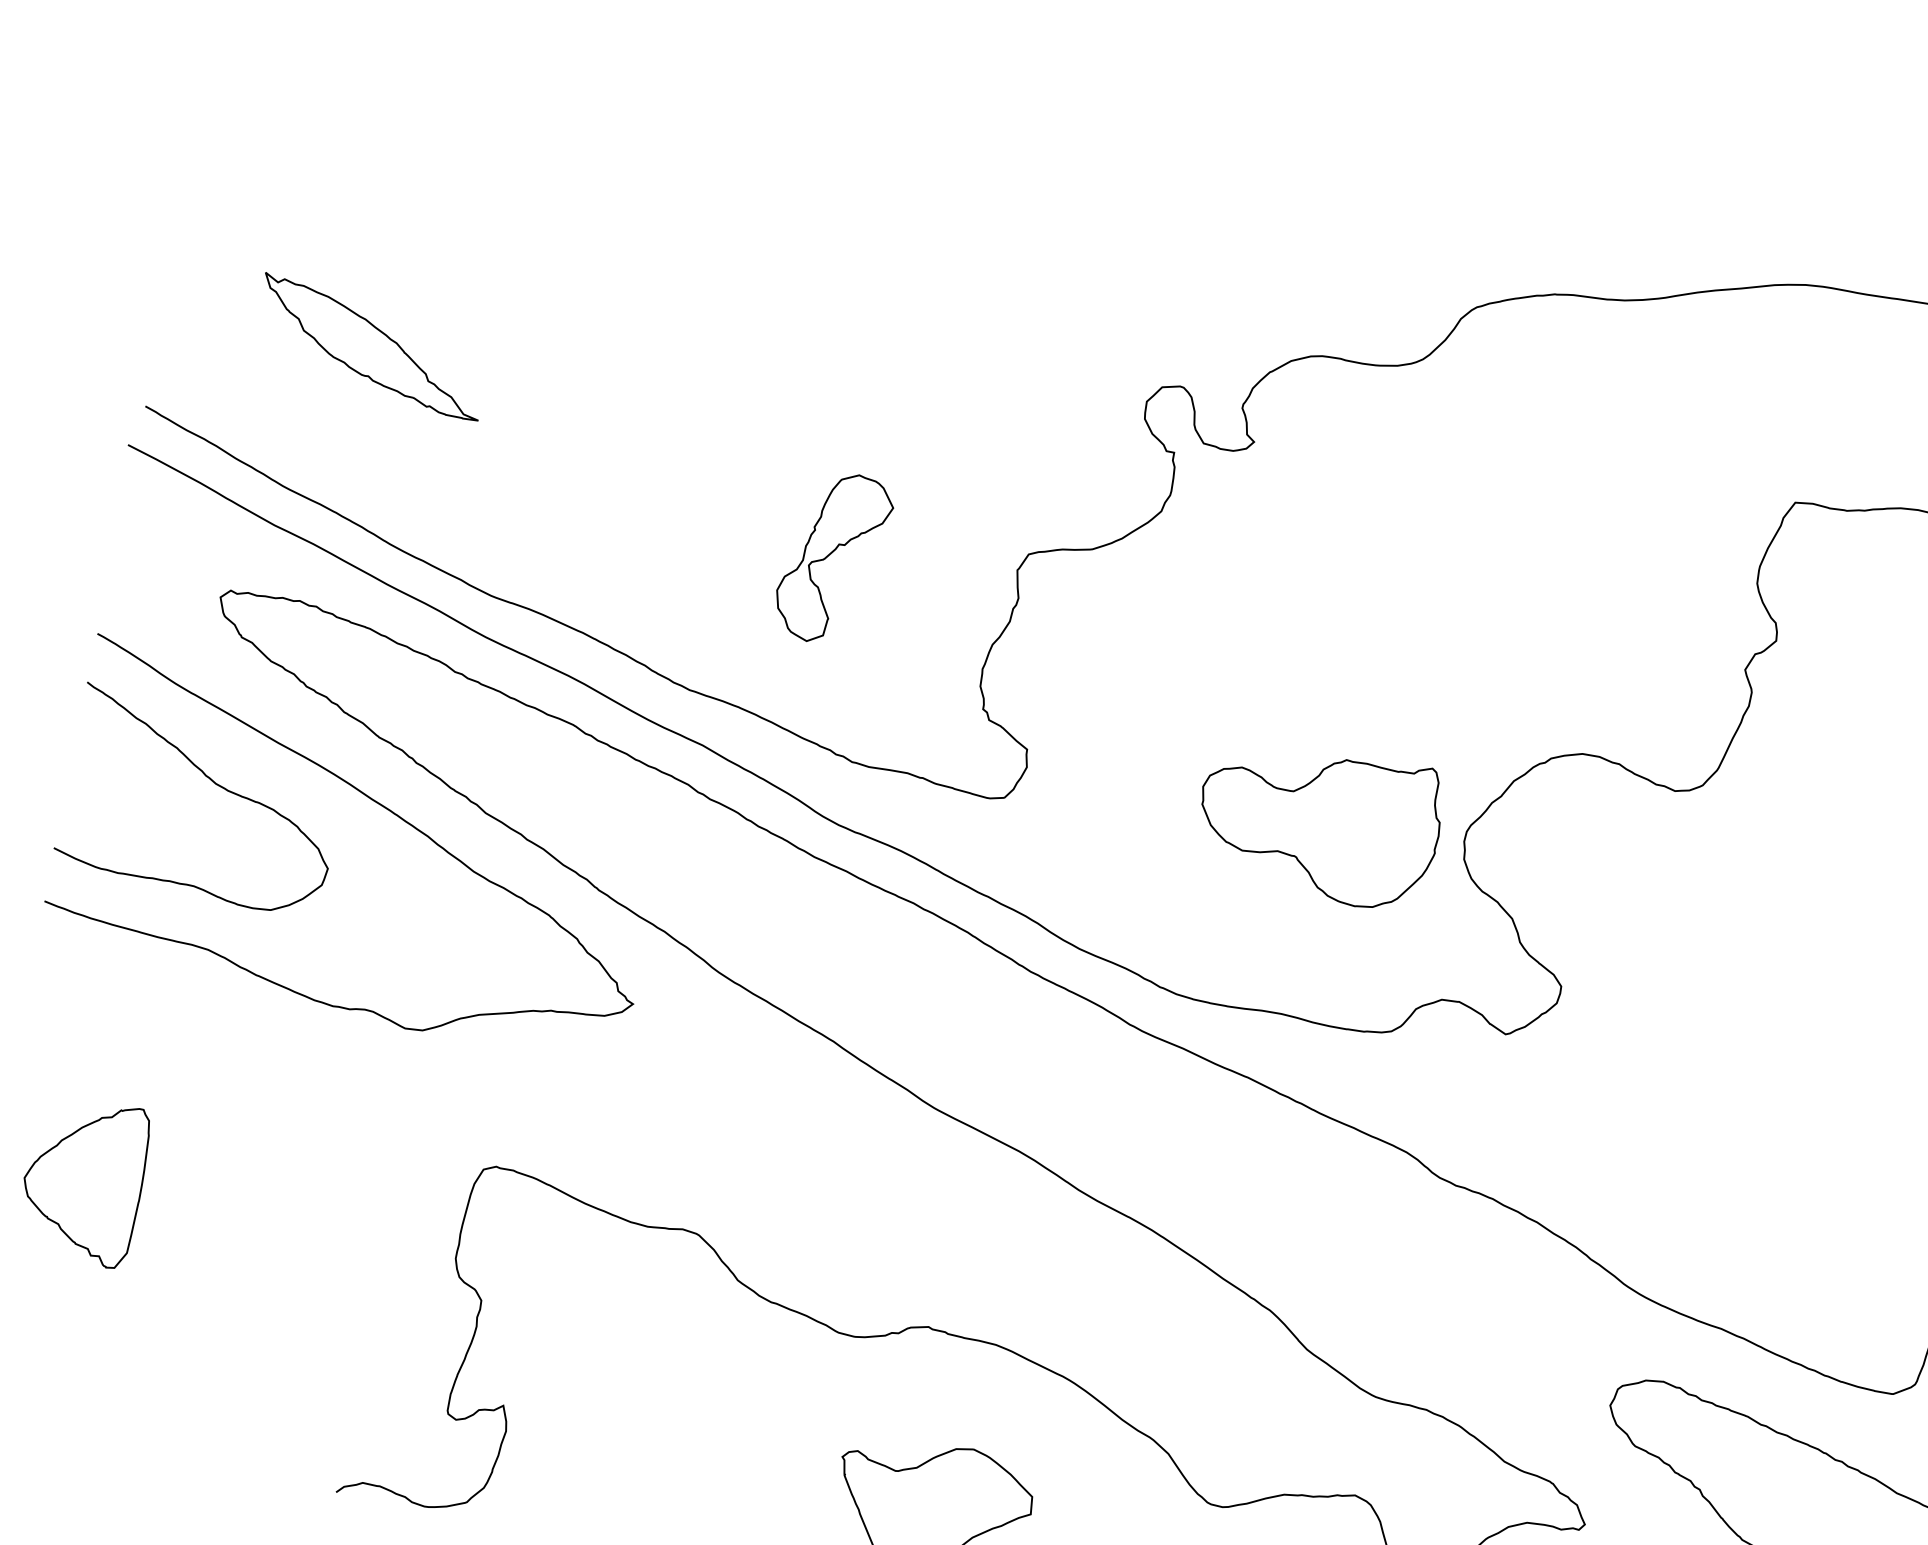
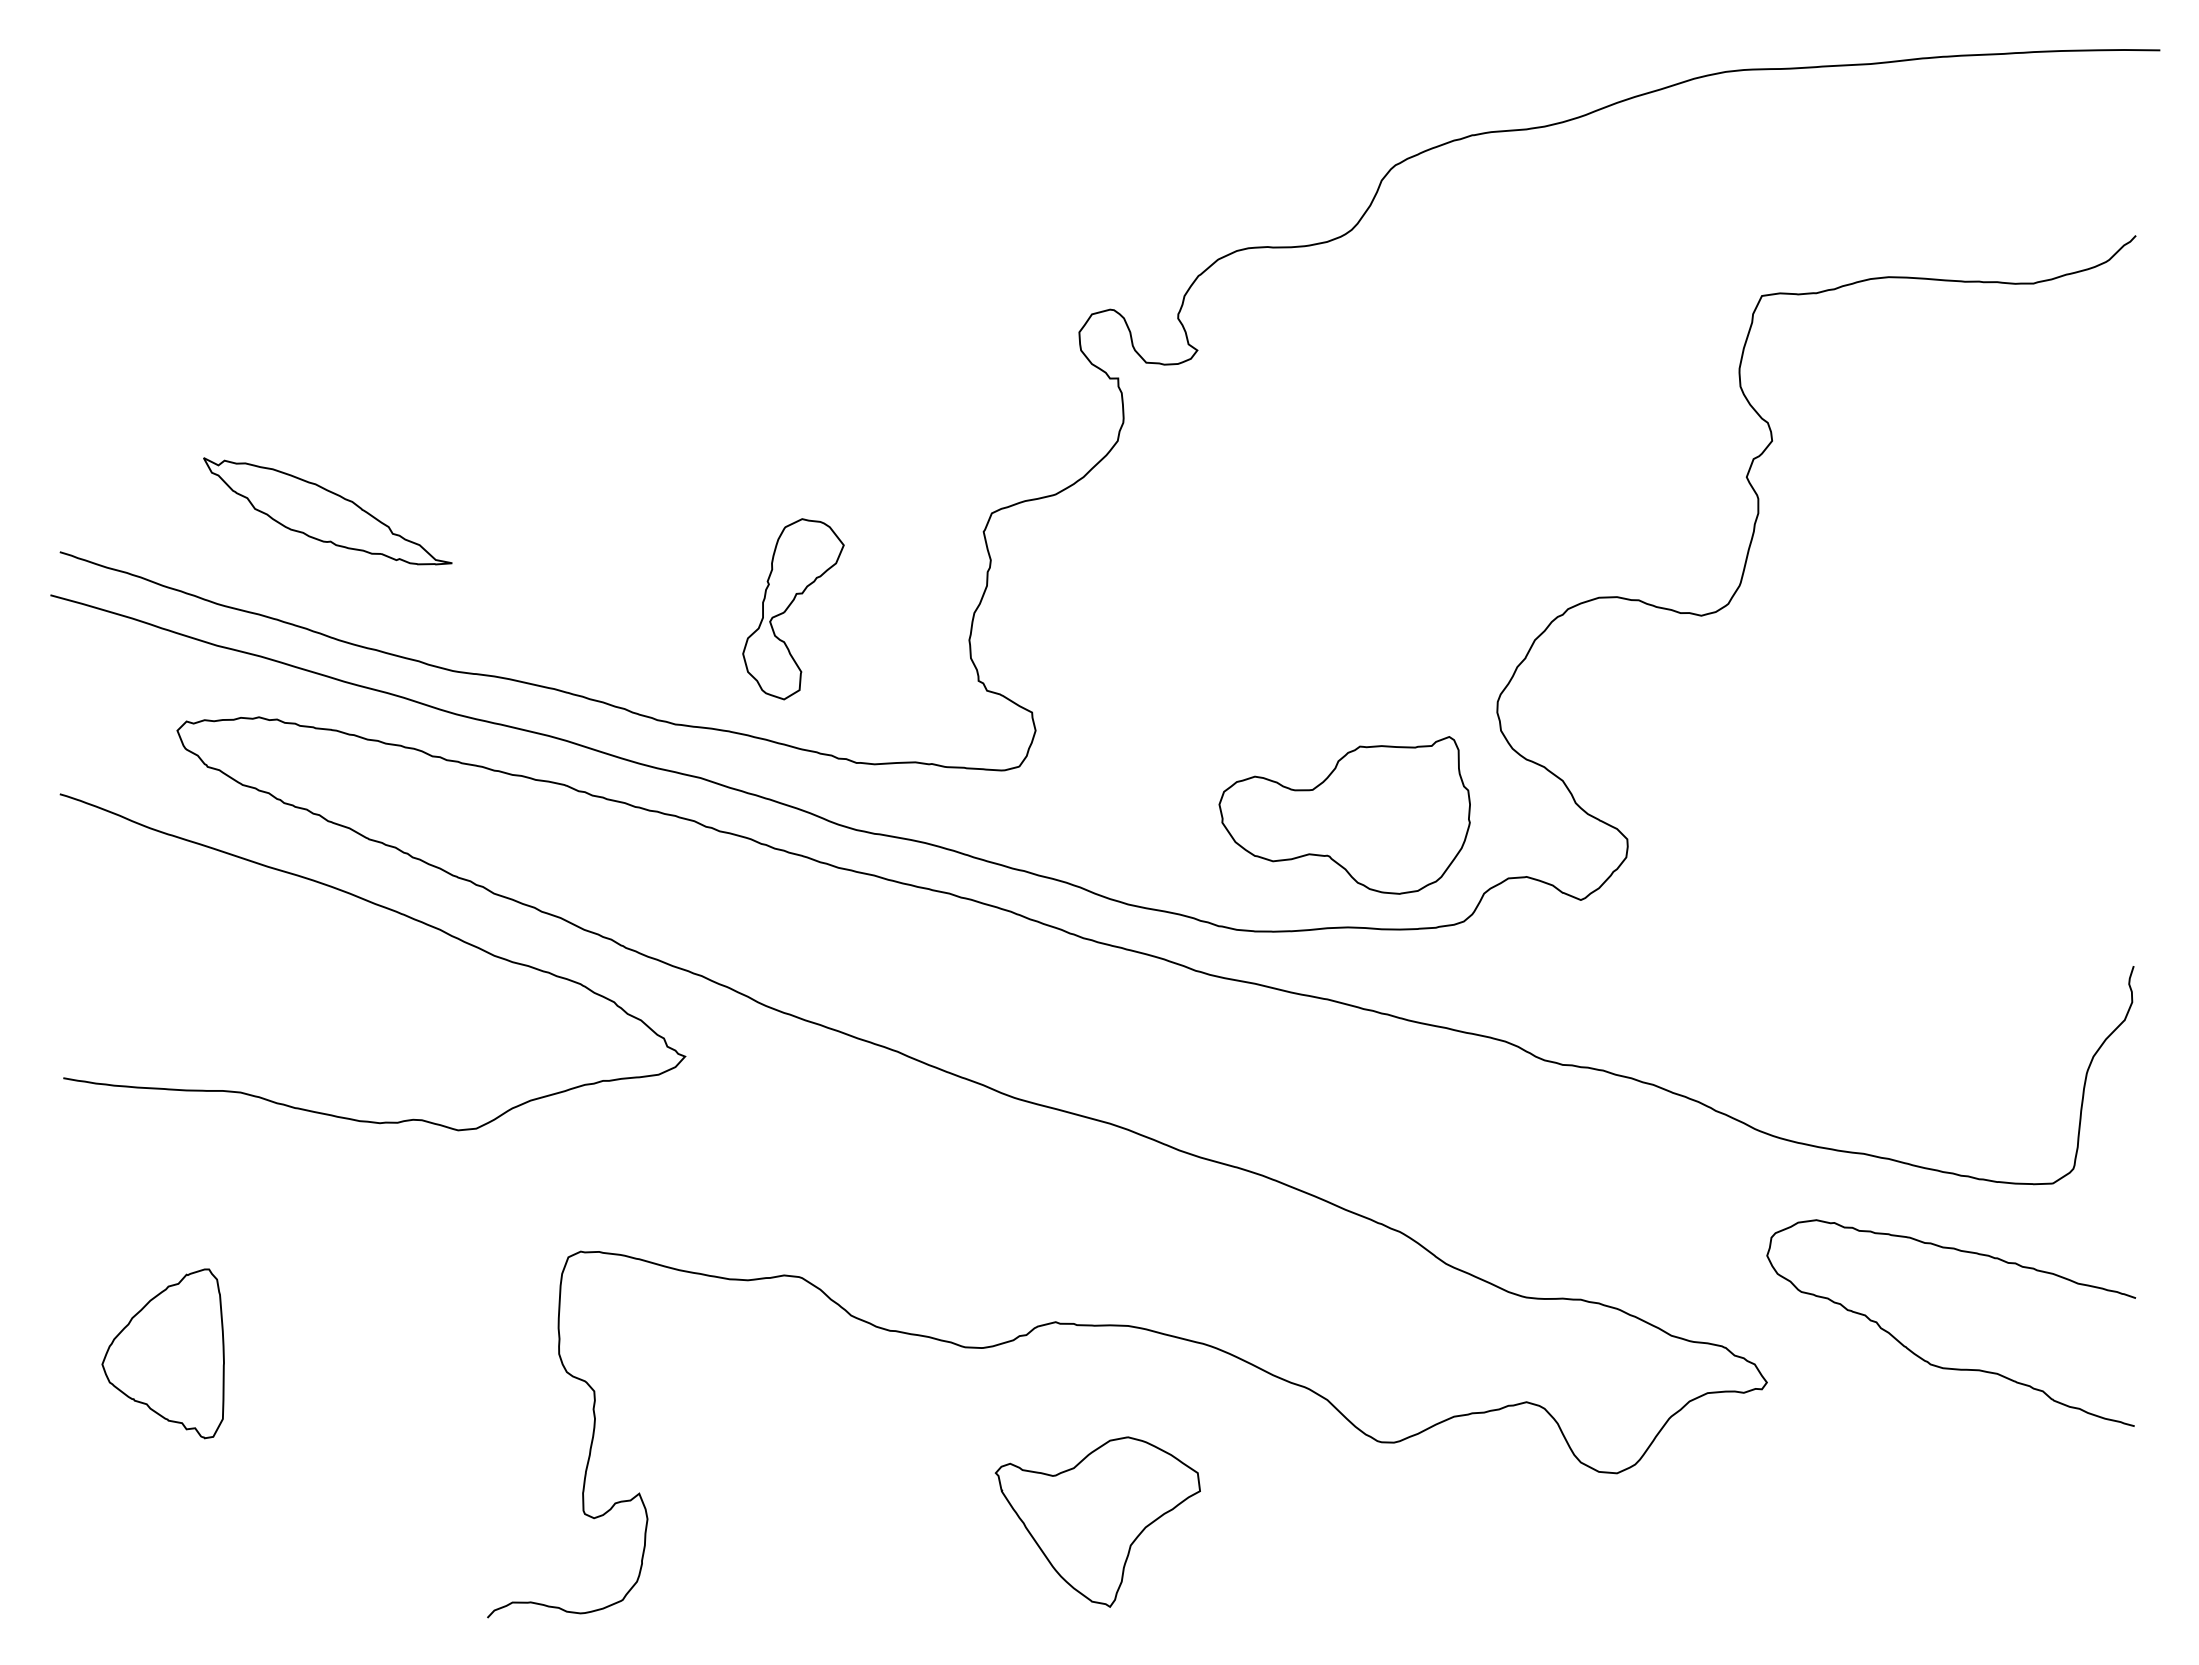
part: (371, 347) -> (327, 511), moved
part: (833, 558) -> (793, 609), moved
curve: (215, 784) -> (212, 922), removed
part: (1318, 821) -> (1344, 815), moved

